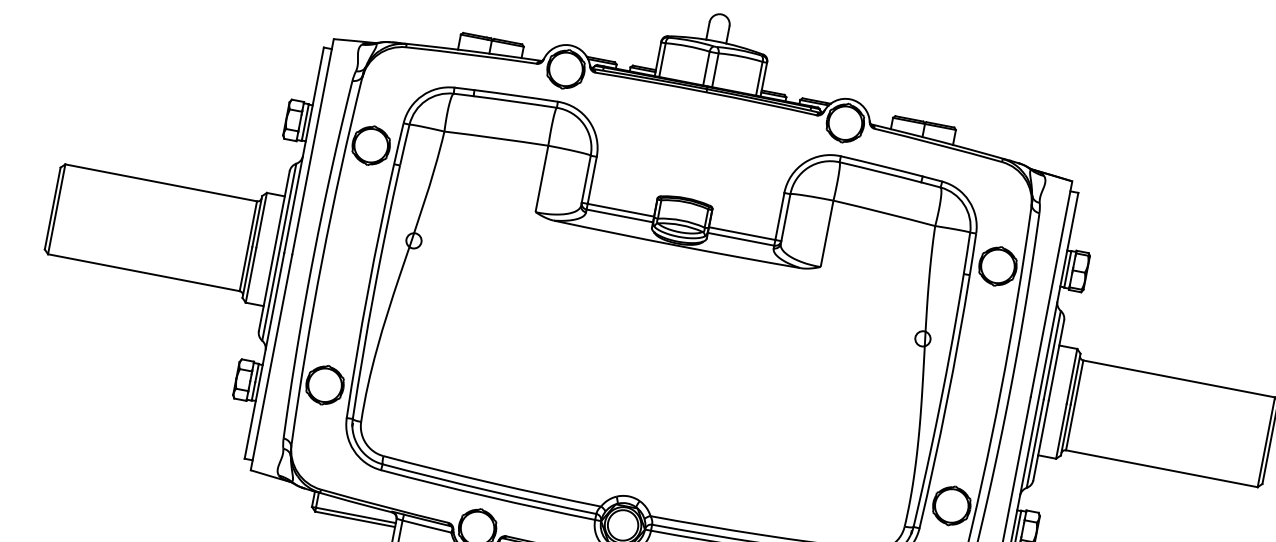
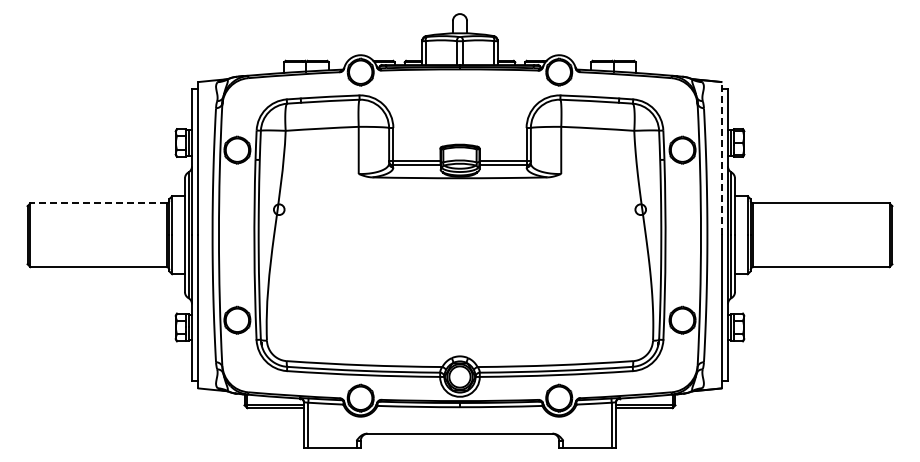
line: (159, 182) -> (97, 203), solid -> dashed
line: (1051, 288) -> (722, 158), solid -> dashed

